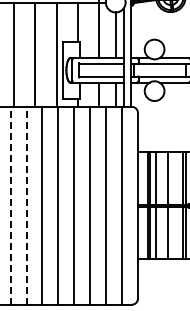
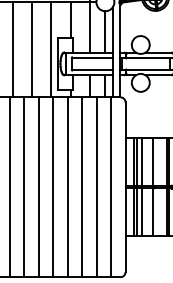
line: (10, 205) -> (9, 187), dashed -> solid
line: (26, 205) -> (24, 187), dashed -> solid

